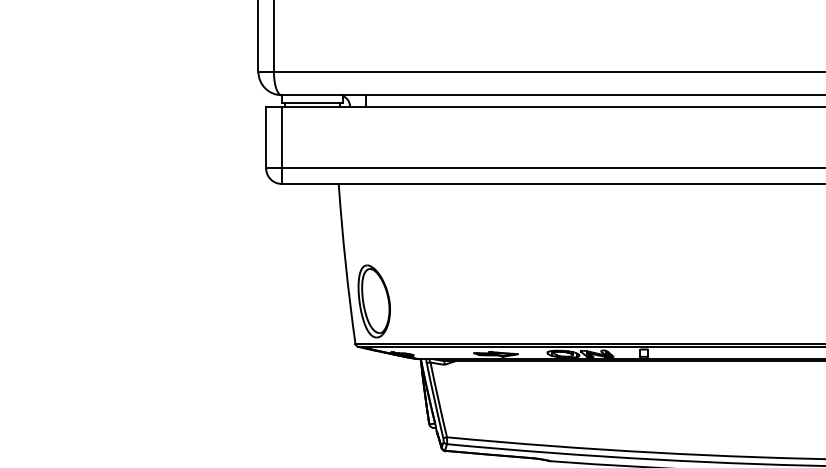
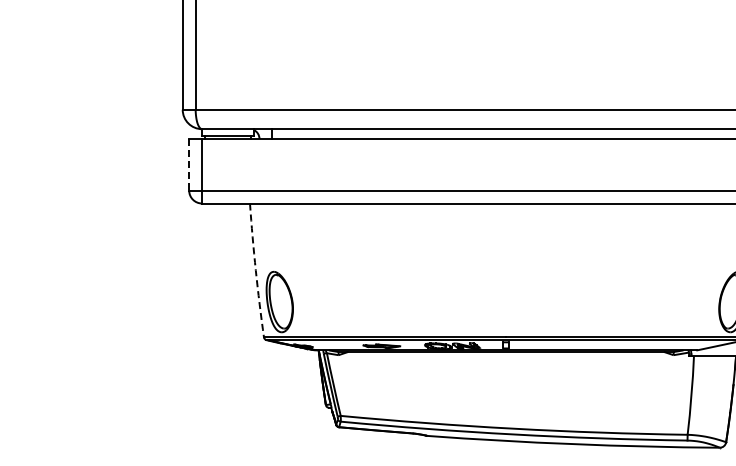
line: (266, 137) -> (189, 164), solid -> dashed
arc: (345, 263) -> (255, 270), solid -> dashed

